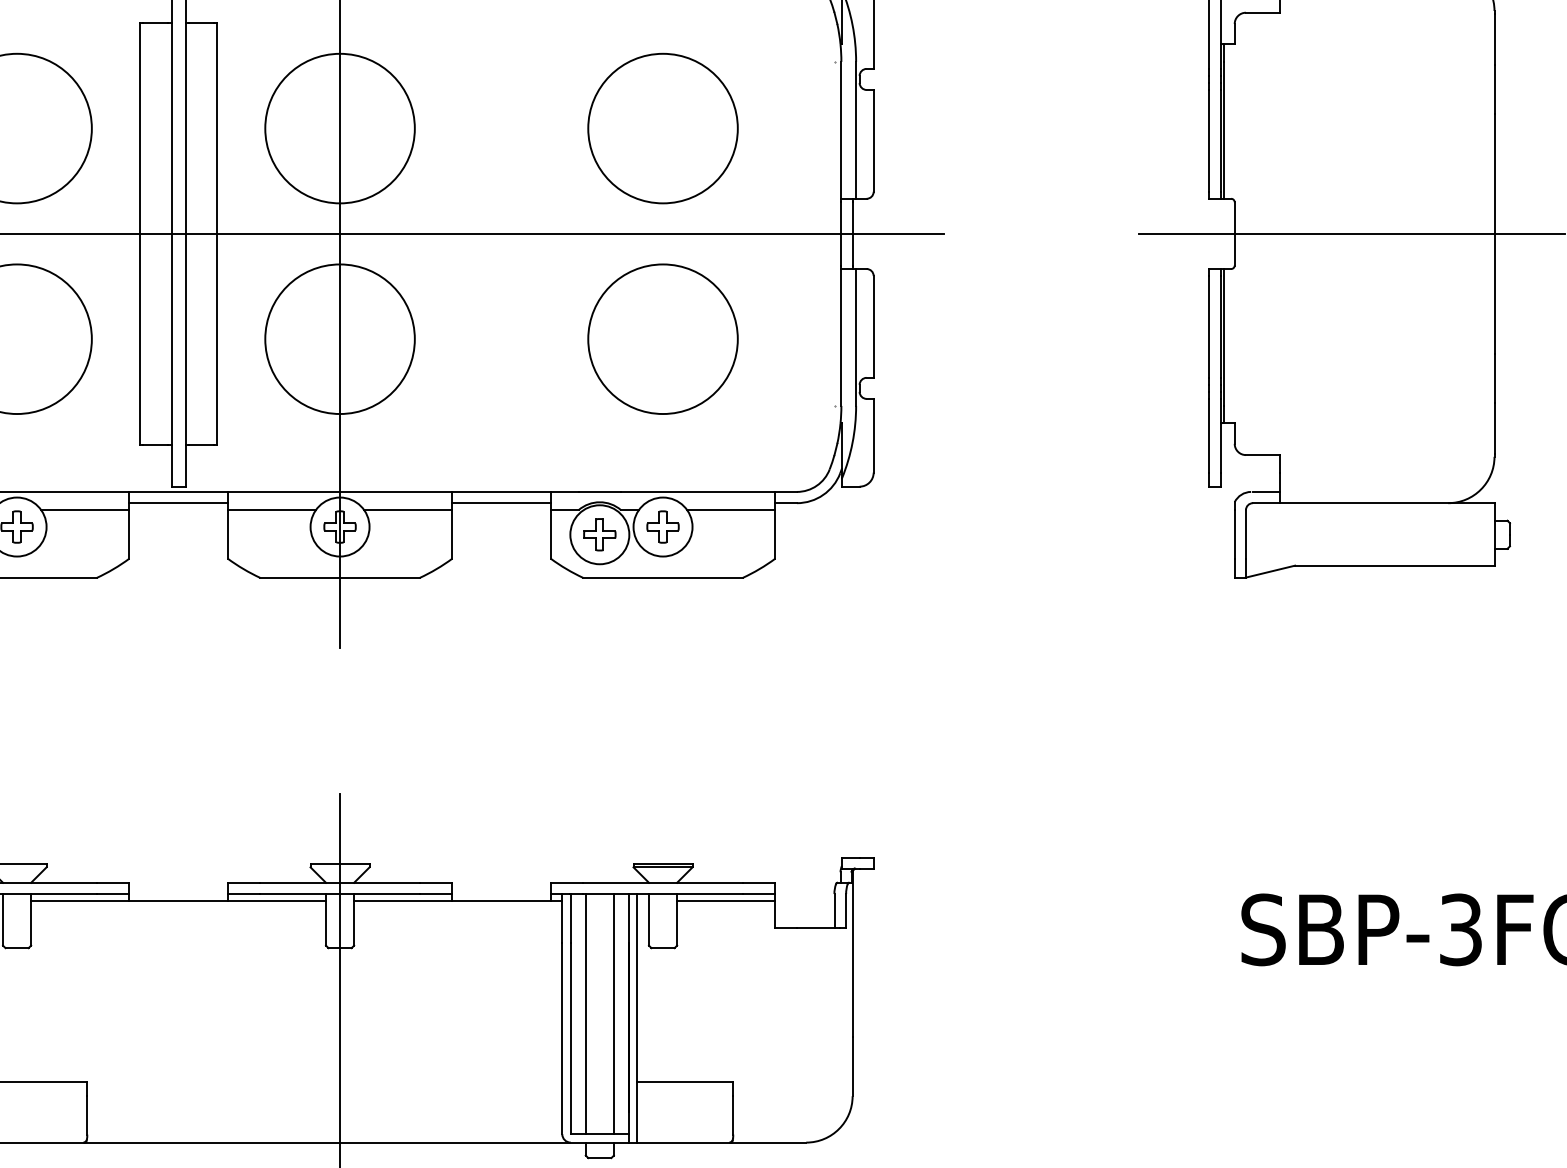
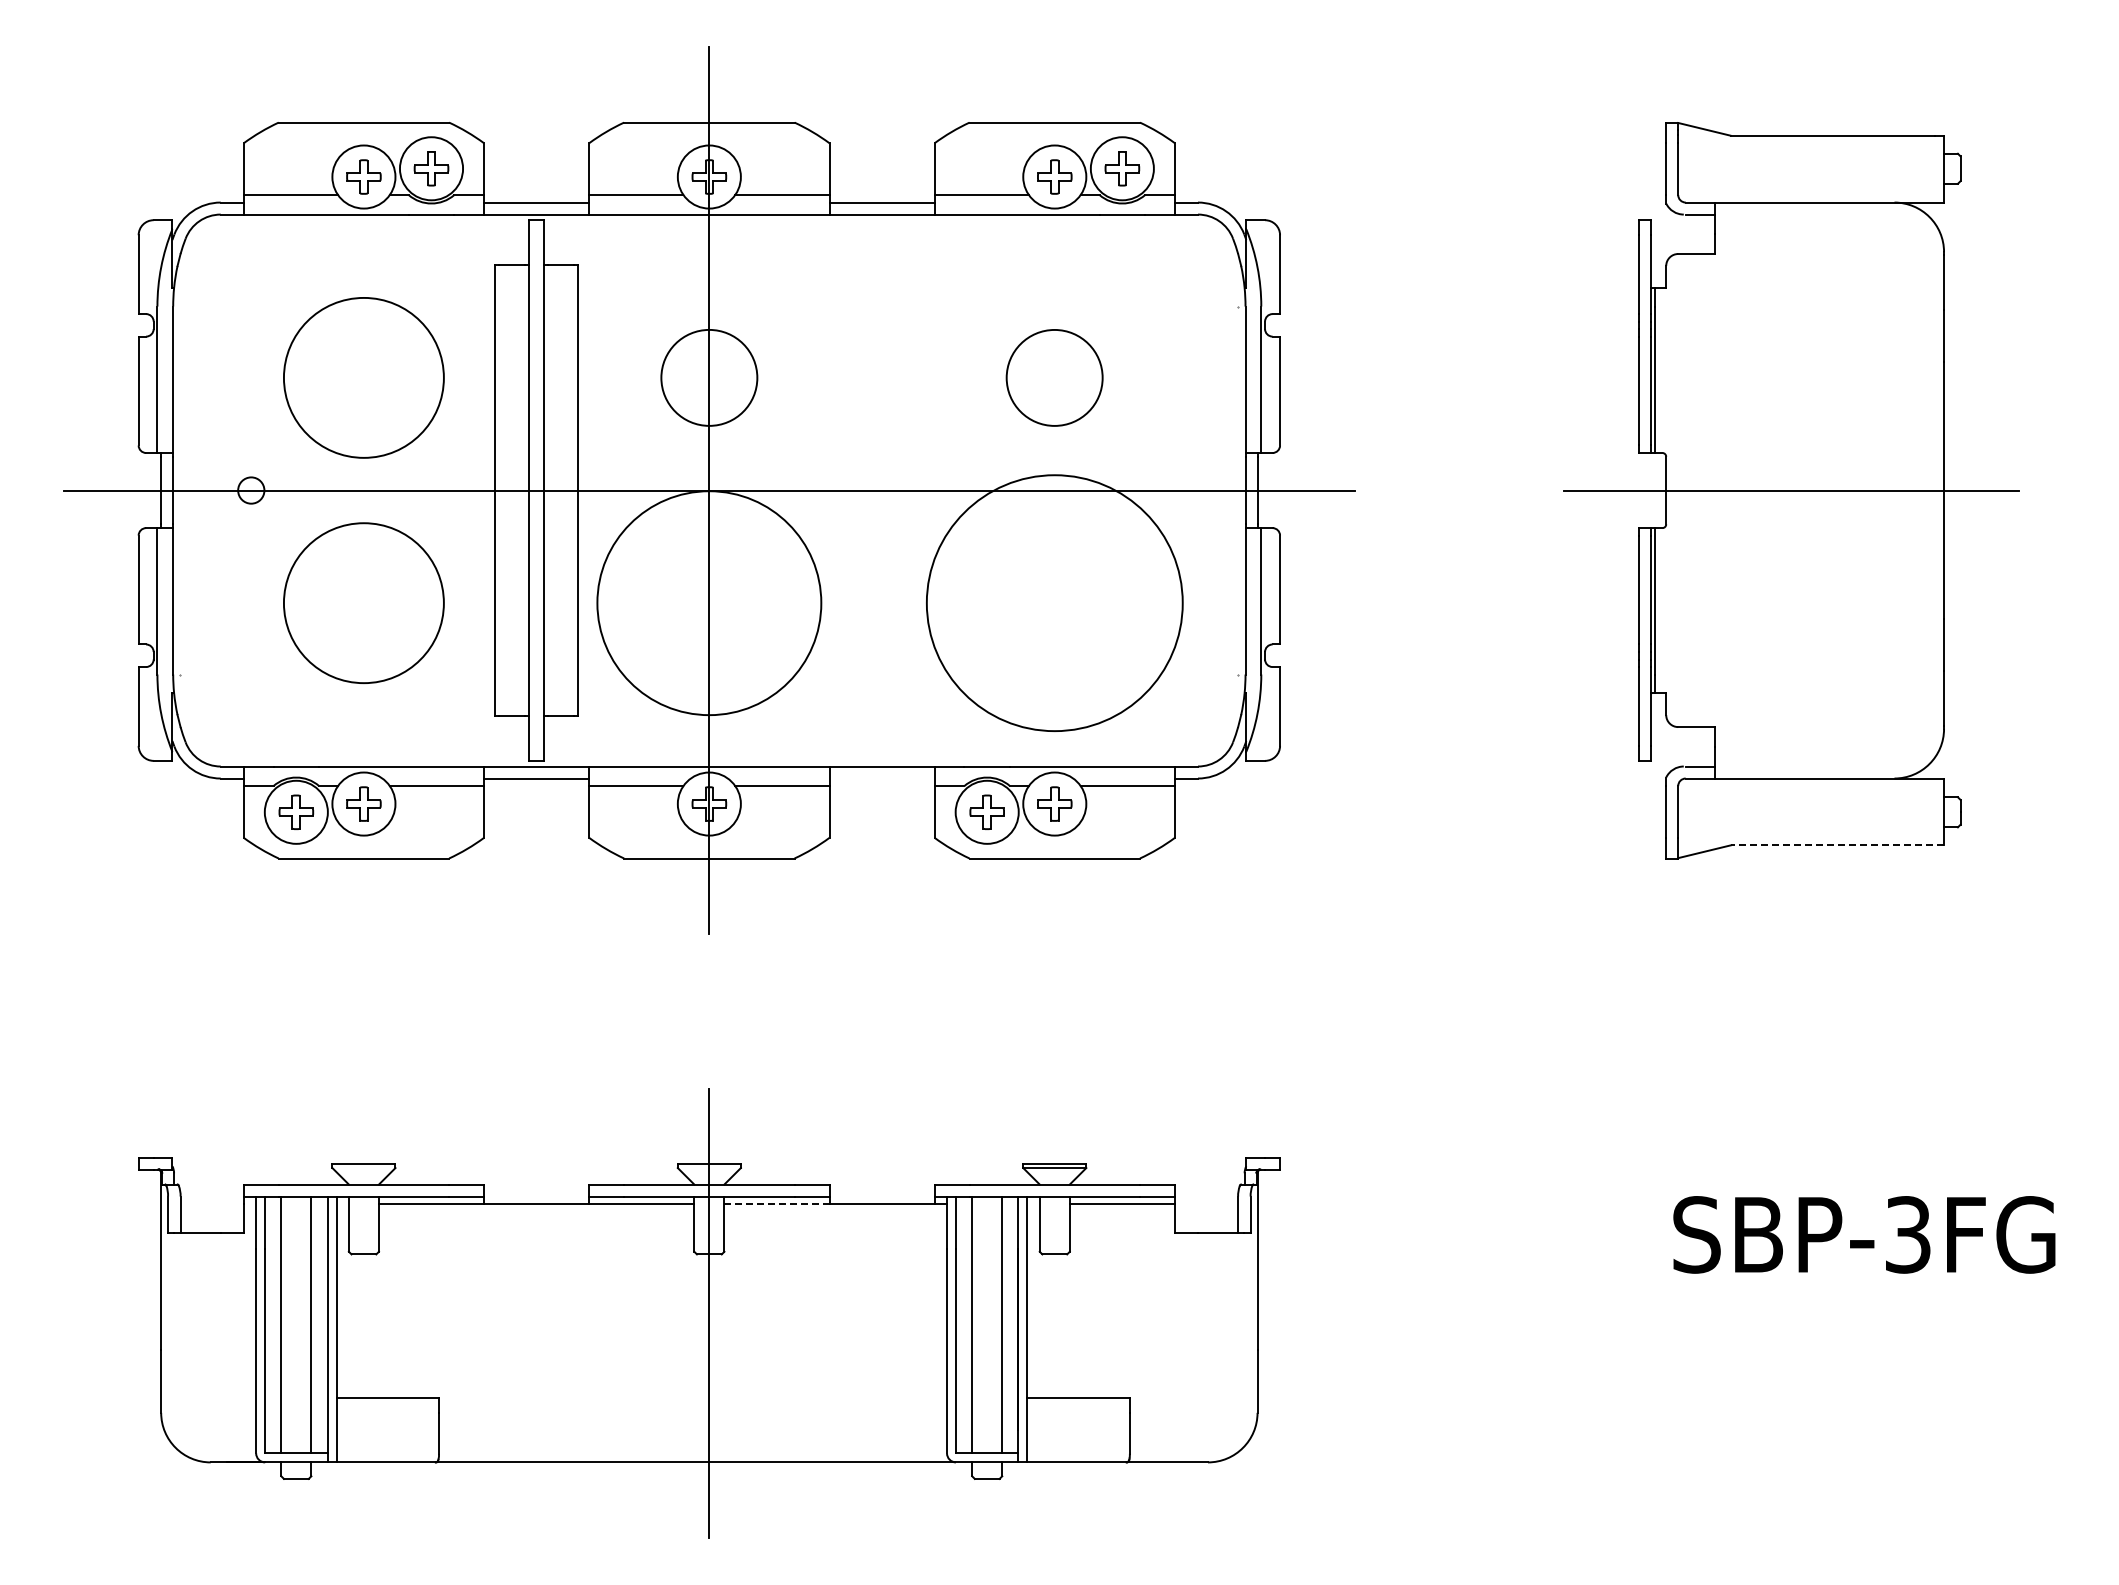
circle: (340, 128) -> (709, 377), size x0.6
circle: (662, 128) -> (1054, 377), size x0.6
circle: (340, 339) -> (709, 603), size x1.4
circle: (662, 339) -> (1054, 603), size x1.6
line: (501, 503) -> (881, 778), removed
line: (1394, 565) -> (1837, 845), solid -> dashed
line: (402, 901) -> (776, 1204), solid -> dashed

